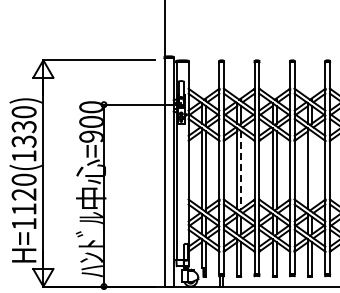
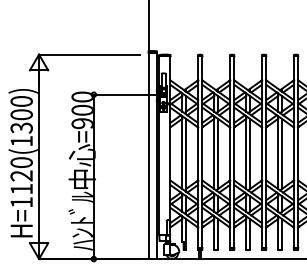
text: (23, 126) -> (21, 114), H=1120(1330) -> H=1120(1300)
line: (241, 170) -> (218, 154), dashed -> solid
line: (312, 170) -> (282, 154), added

